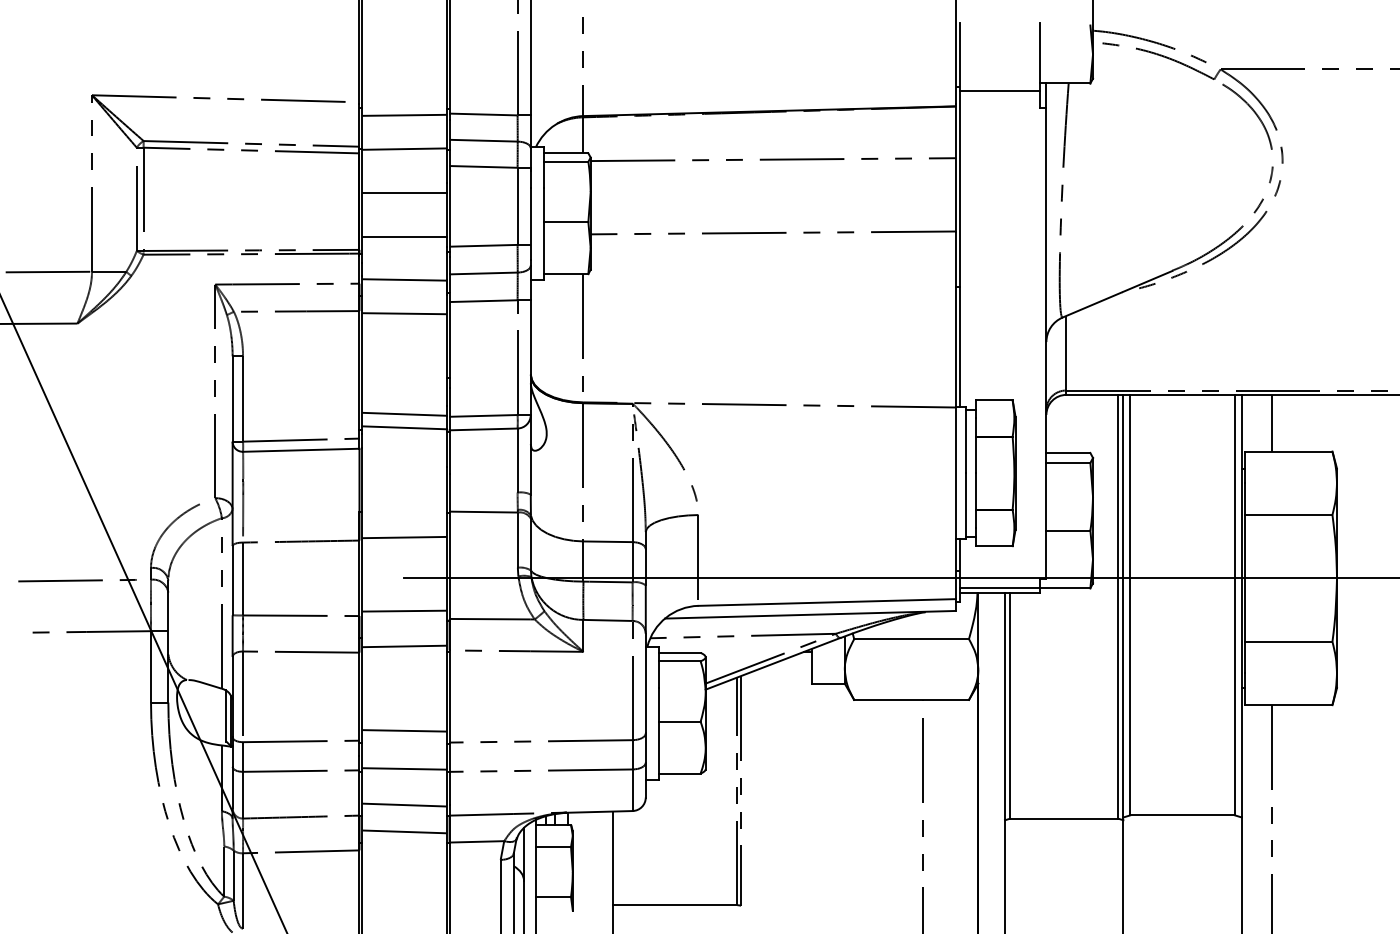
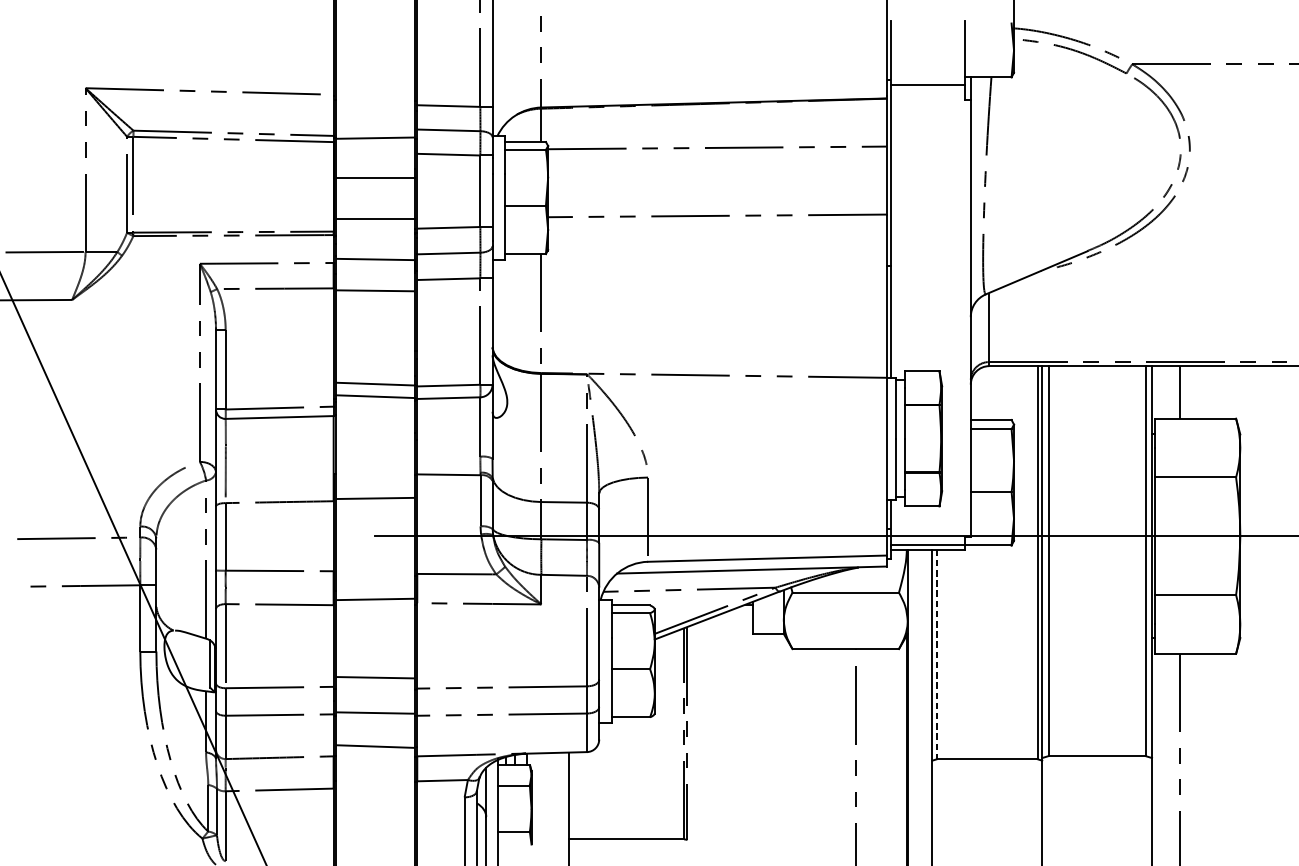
line: (404, 114) -> (375, 106), removed
line: (404, 610) -> (375, 566), removed
line: (1010, 705) -> (937, 654), solid -> dashed
line: (404, 831) -> (375, 771), removed

